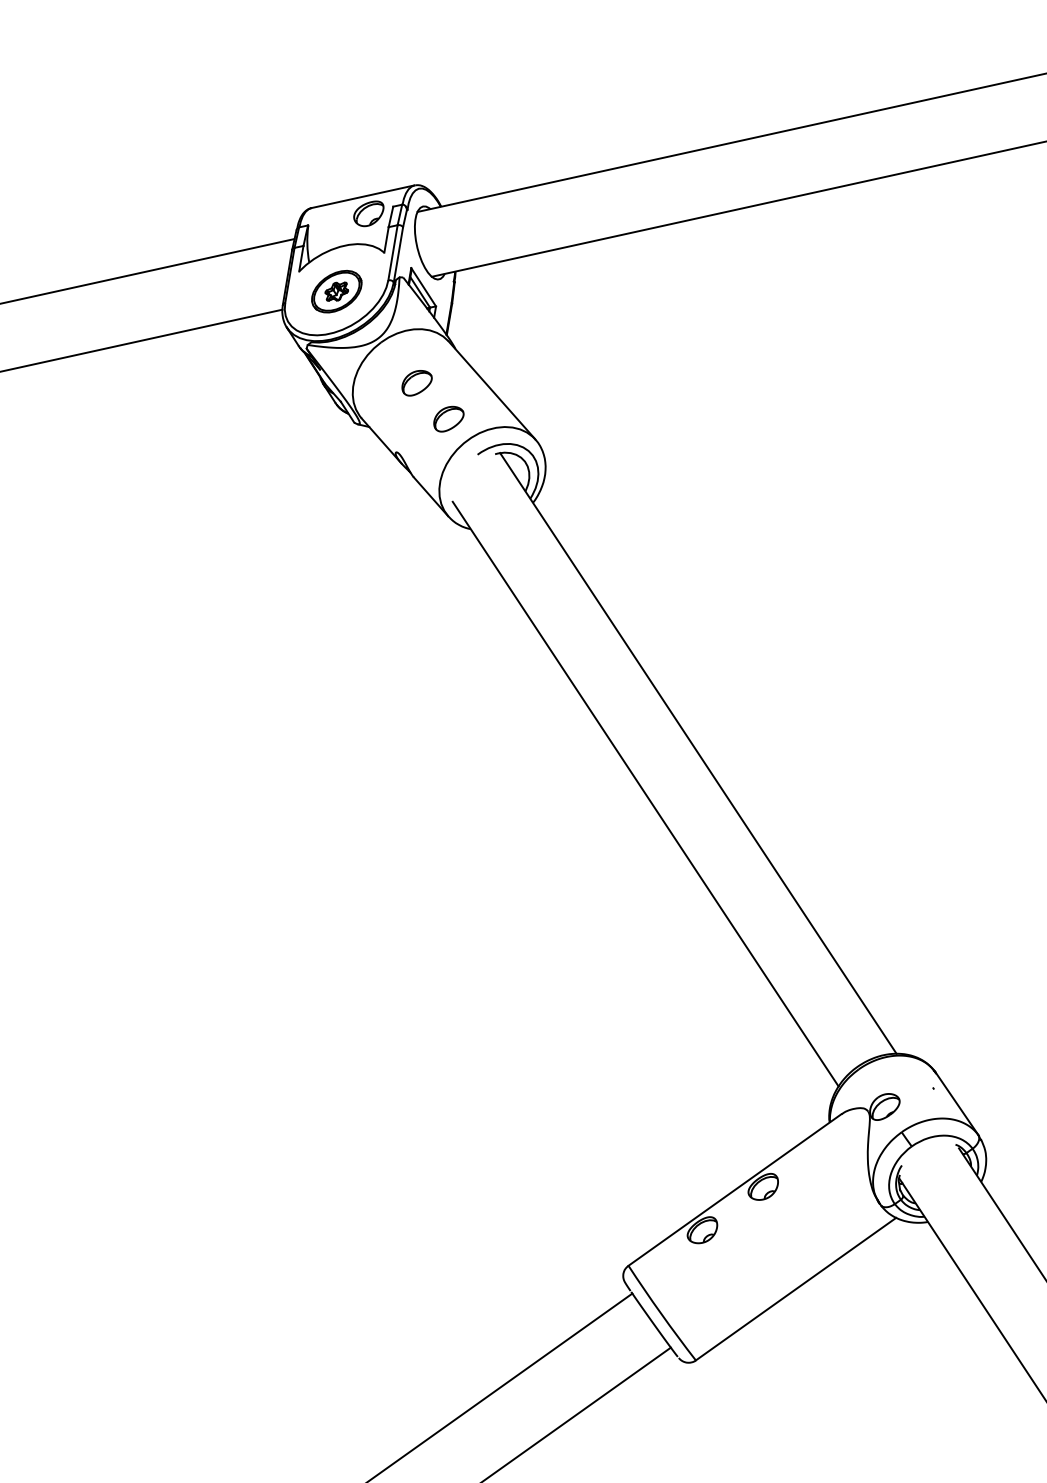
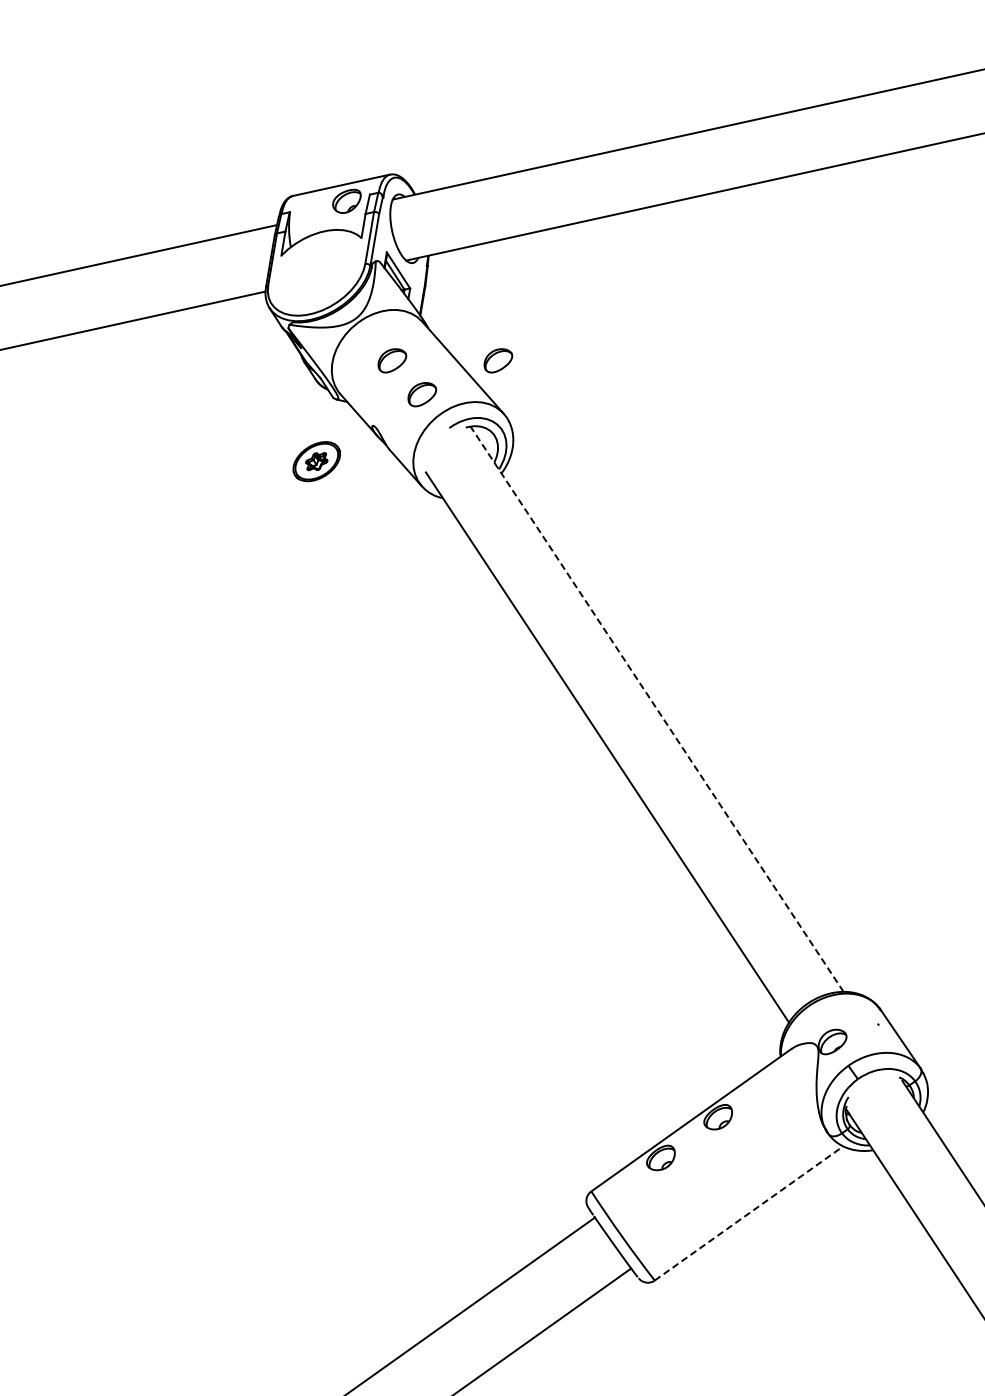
part: (336, 291) -> (316, 461), moved
part: (529, 382) -> (498, 360), added
line: (698, 753) -> (657, 709), solid -> dashed
line: (796, 1289) -> (749, 1213), solid -> dashed

